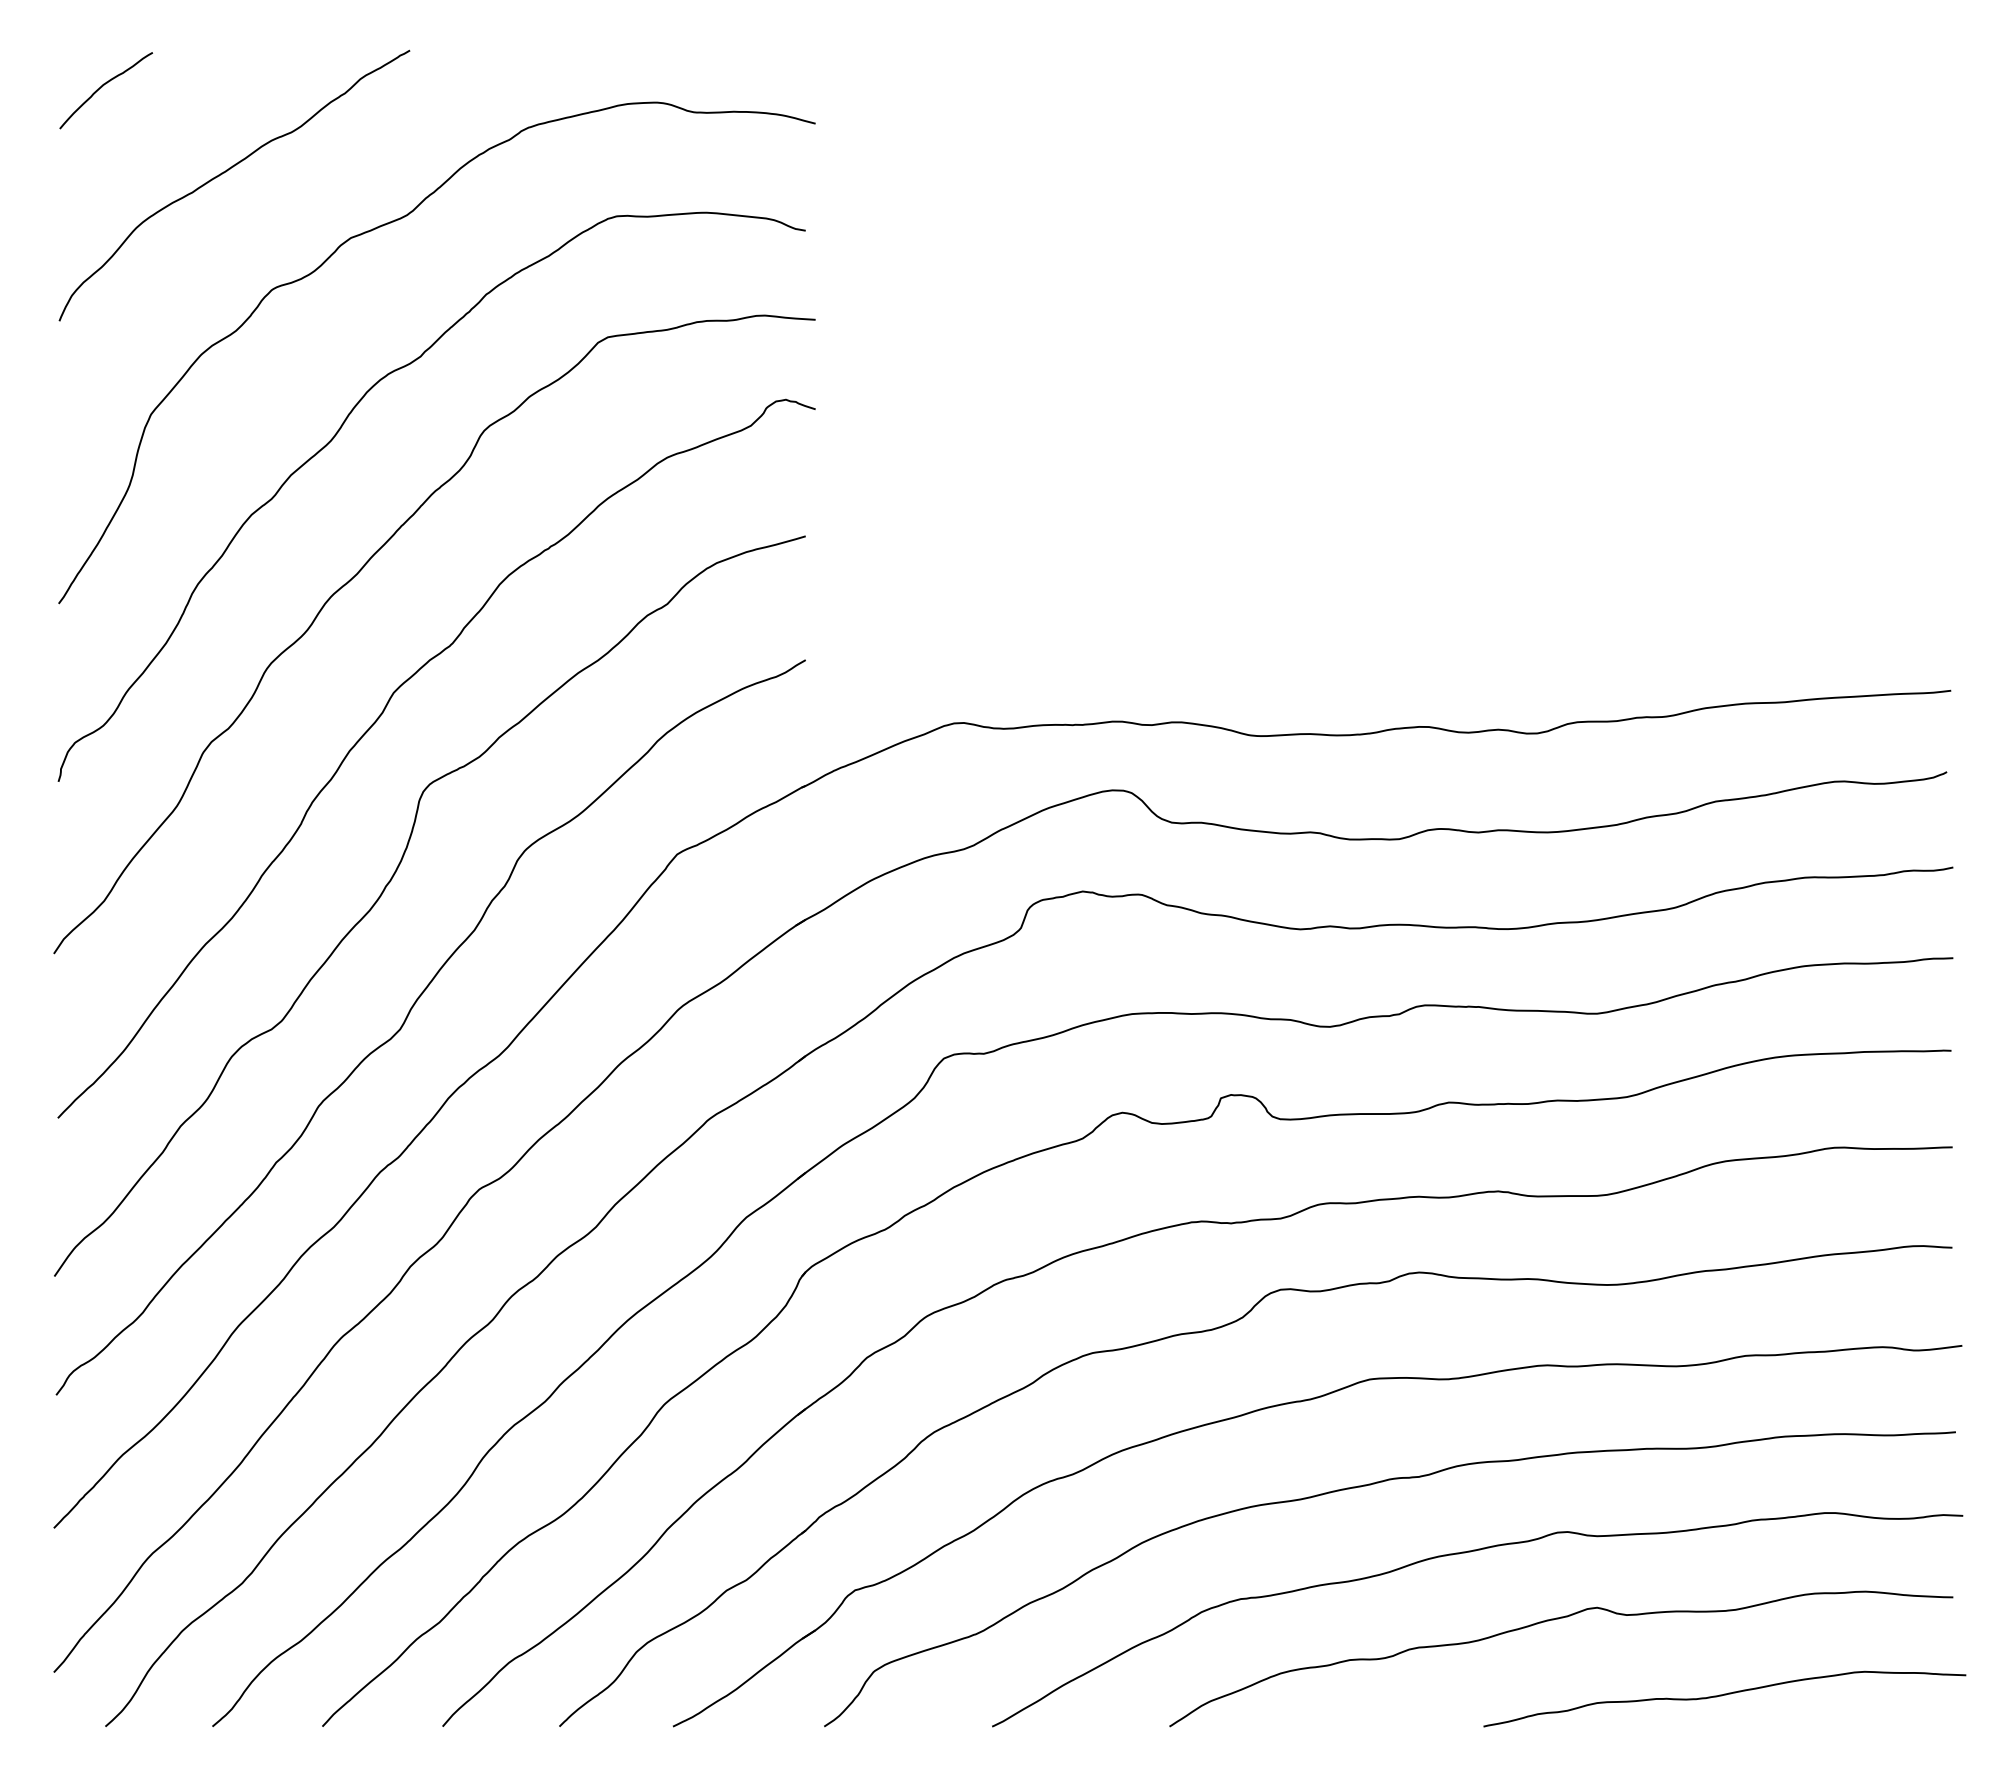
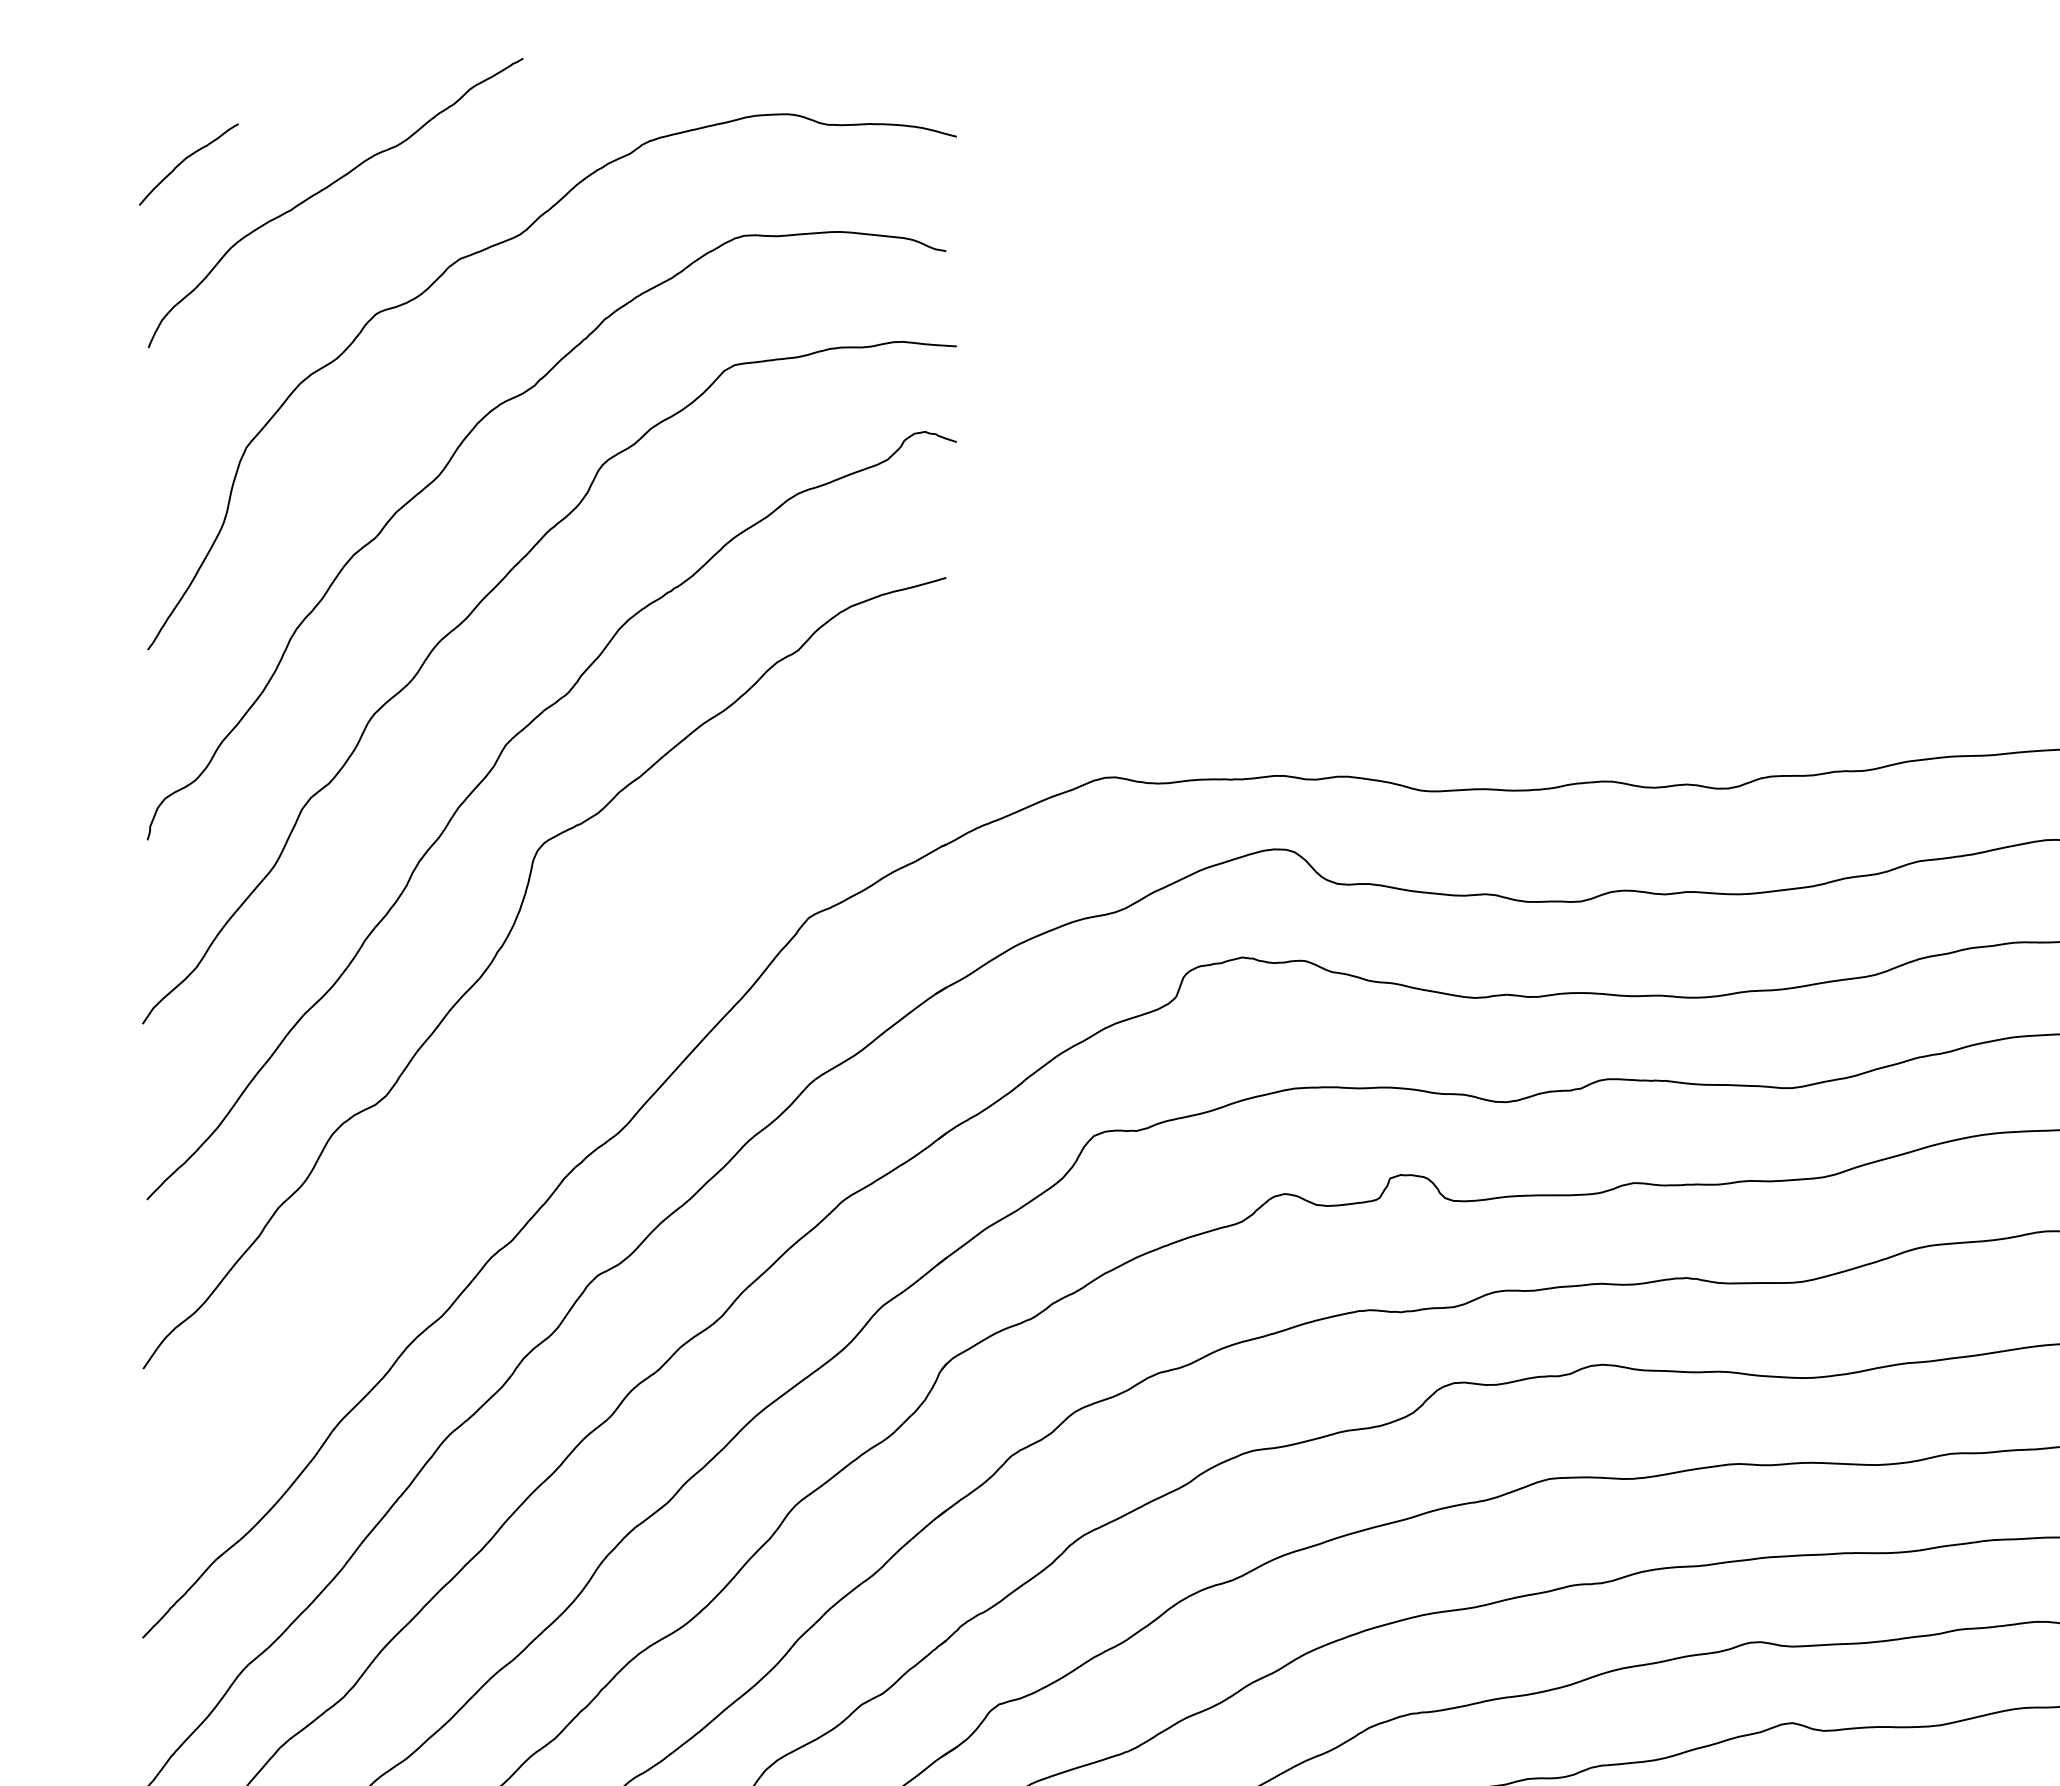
curve: (102, 87) -> (184, 161), moved
curve: (408, 1016) -> (521, 1091), removed

